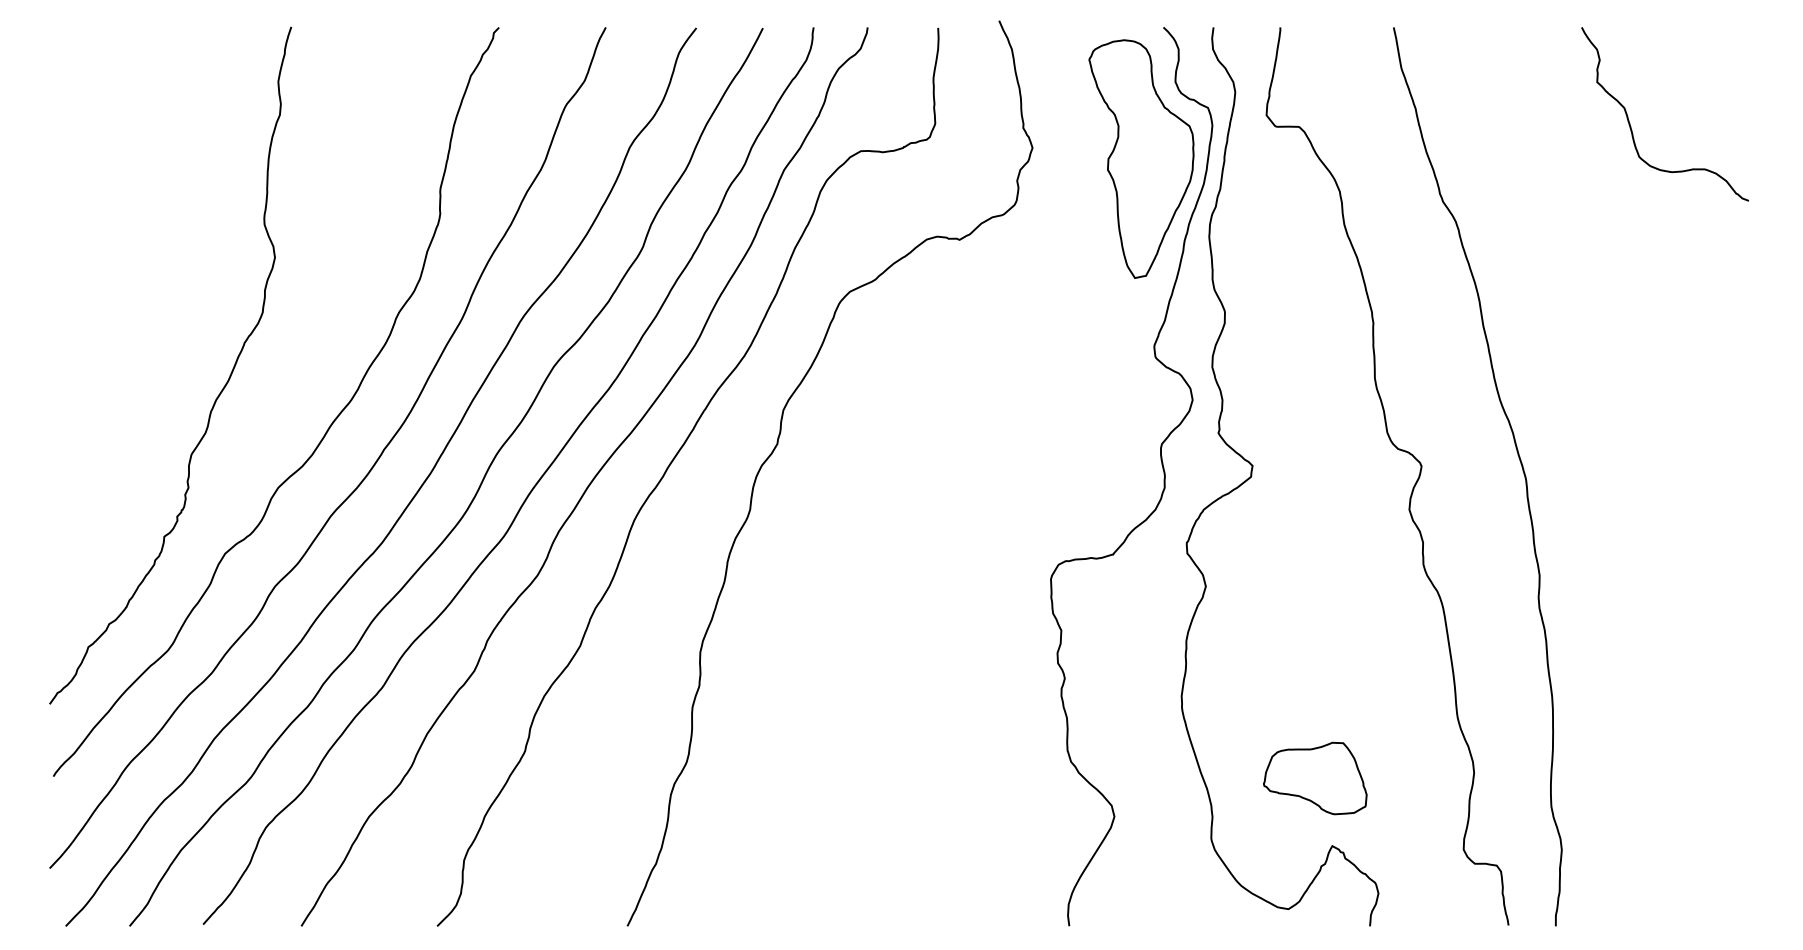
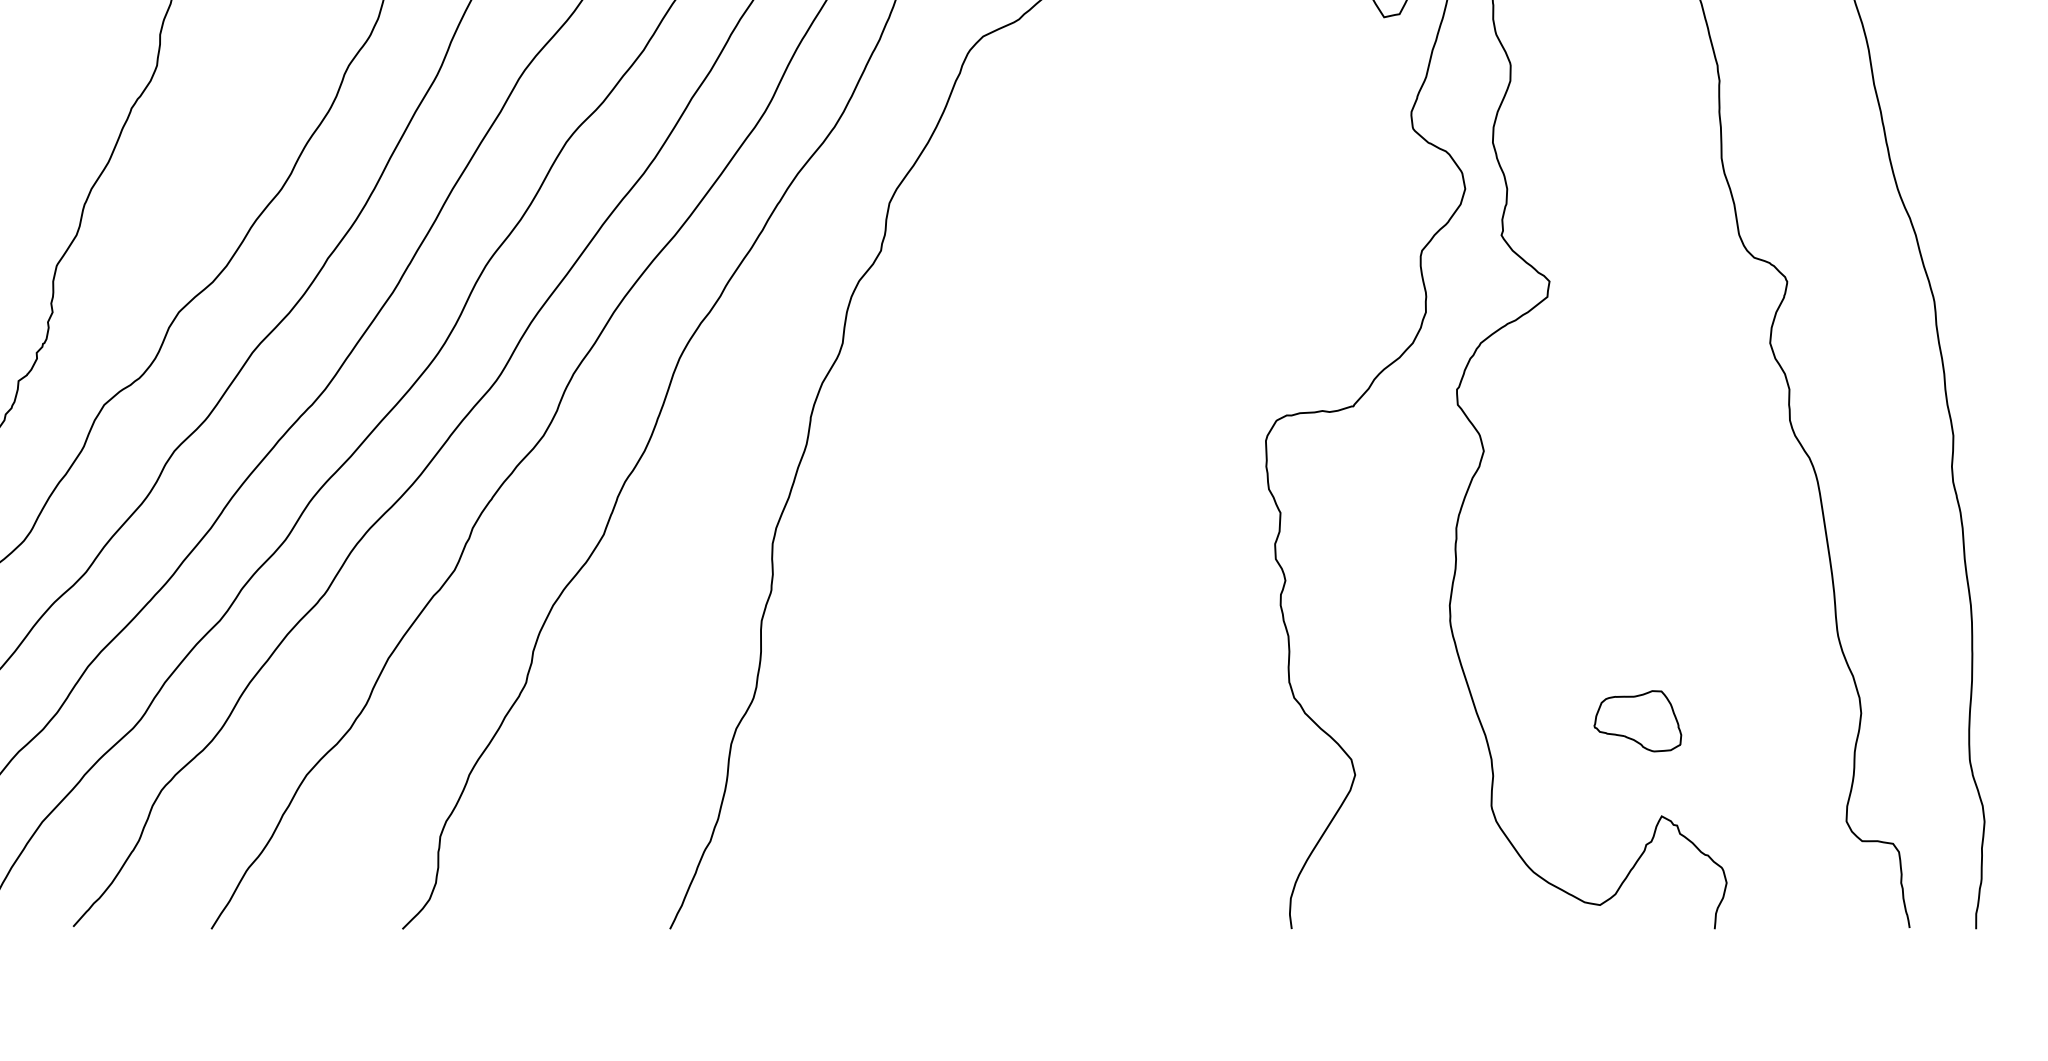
part: (1315, 778) -> (1638, 721), size x0.6

